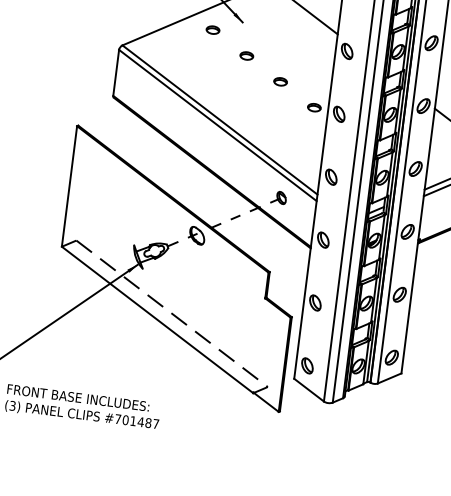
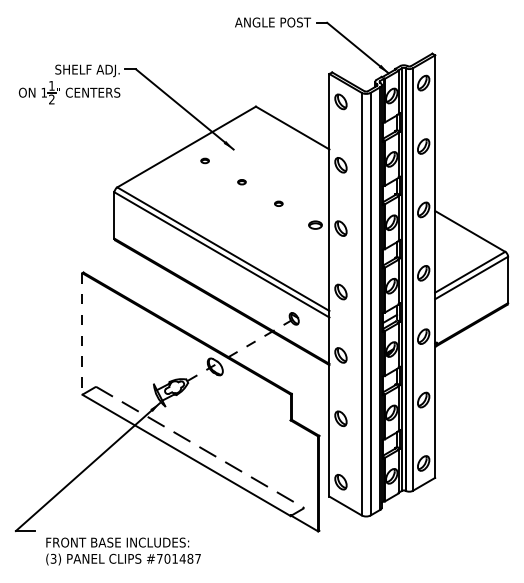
part: (212, 29) -> (204, 160), size x0.6
part: (246, 55) -> (241, 181), size x0.6
part: (280, 81) -> (278, 203), size x0.6
line: (69, 186) -> (82, 334), solid -> dashed

